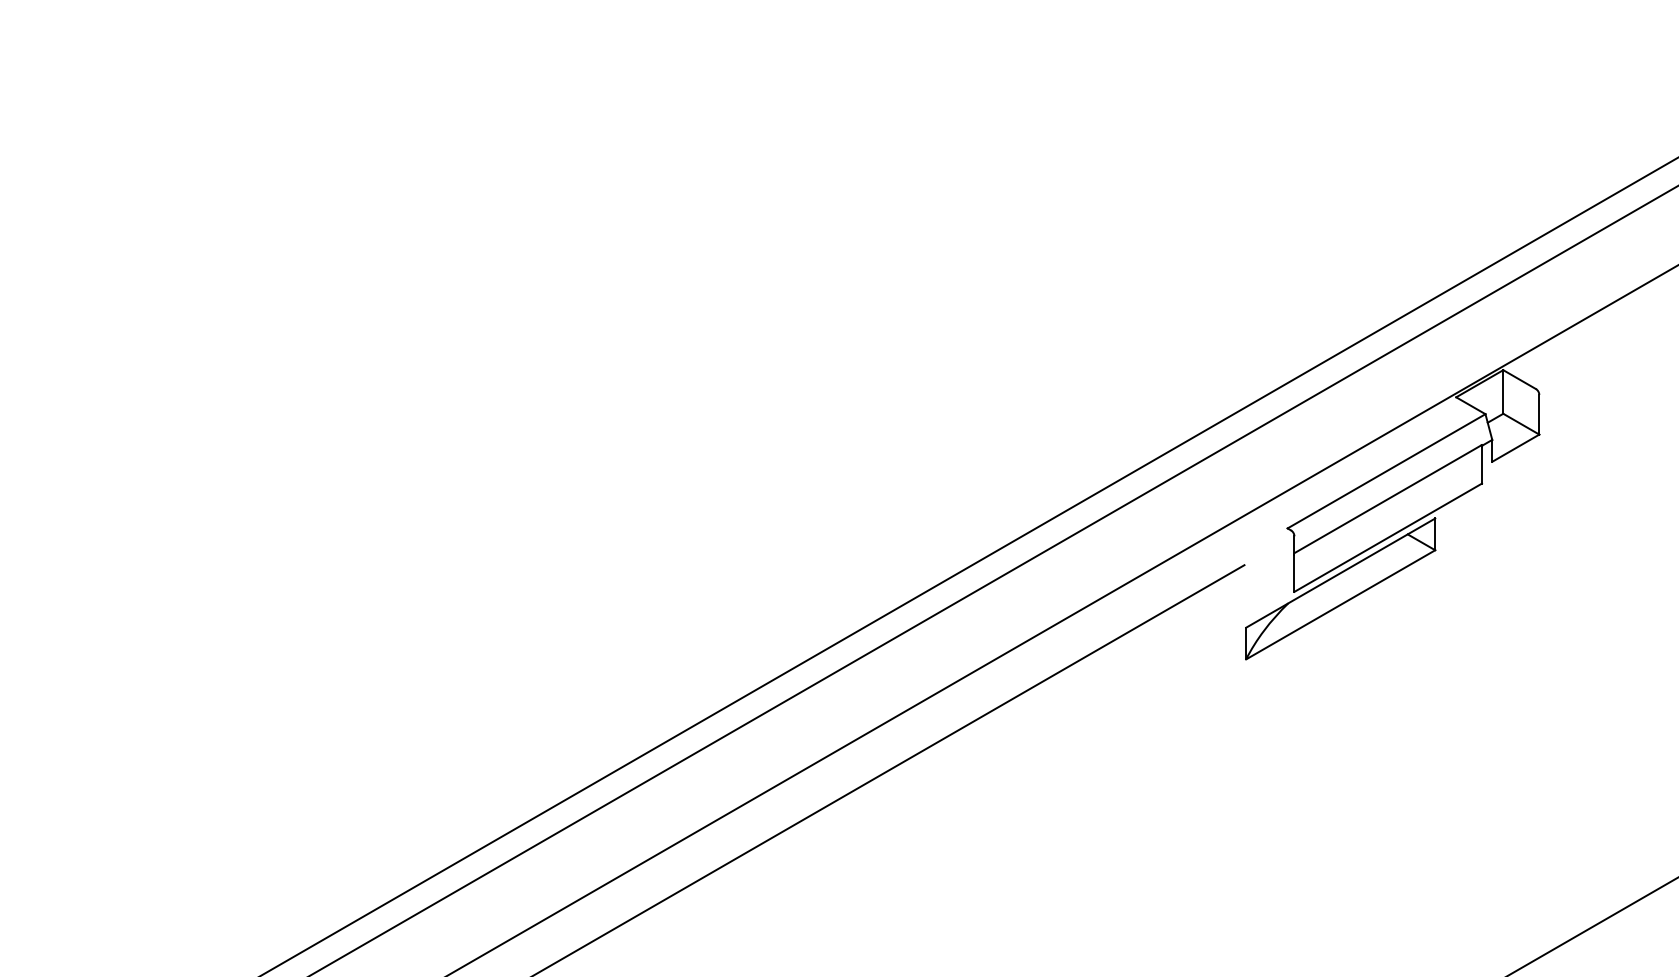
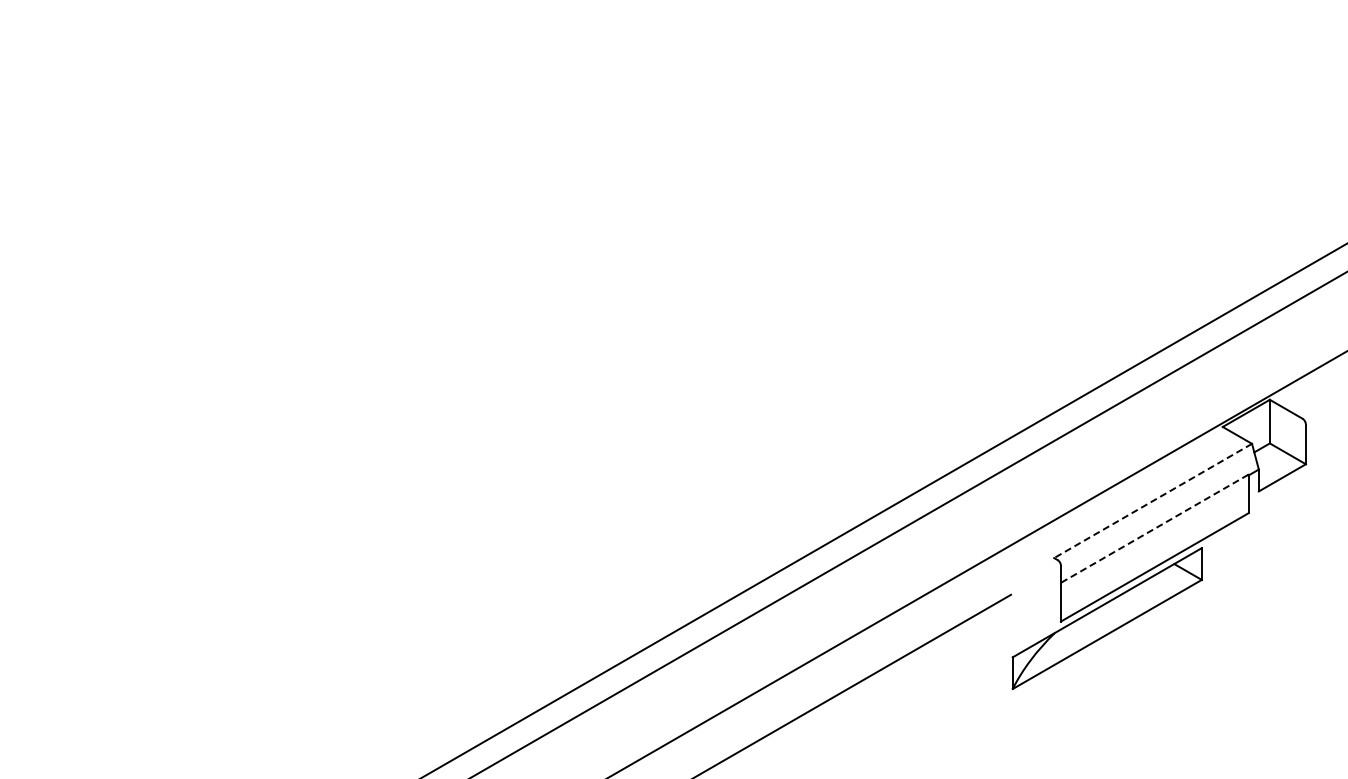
line: (1386, 471) -> (1153, 501), solid -> dashed
line: (1387, 499) -> (1154, 529), solid -> dashed

